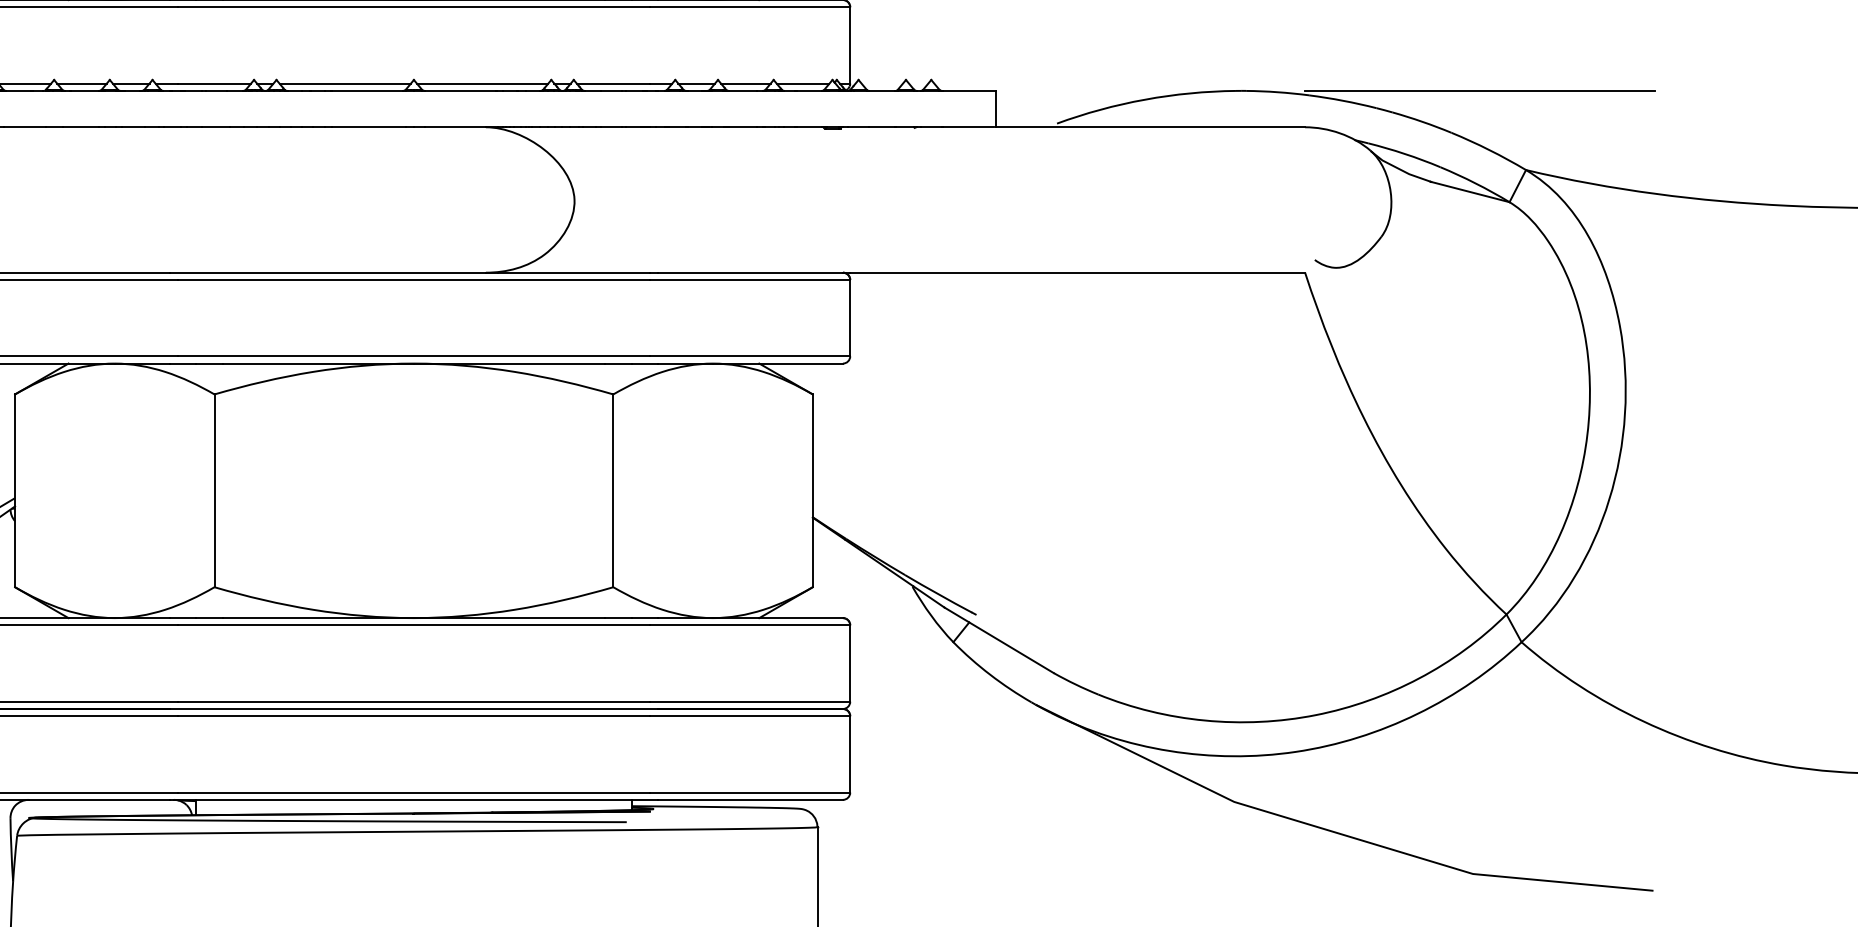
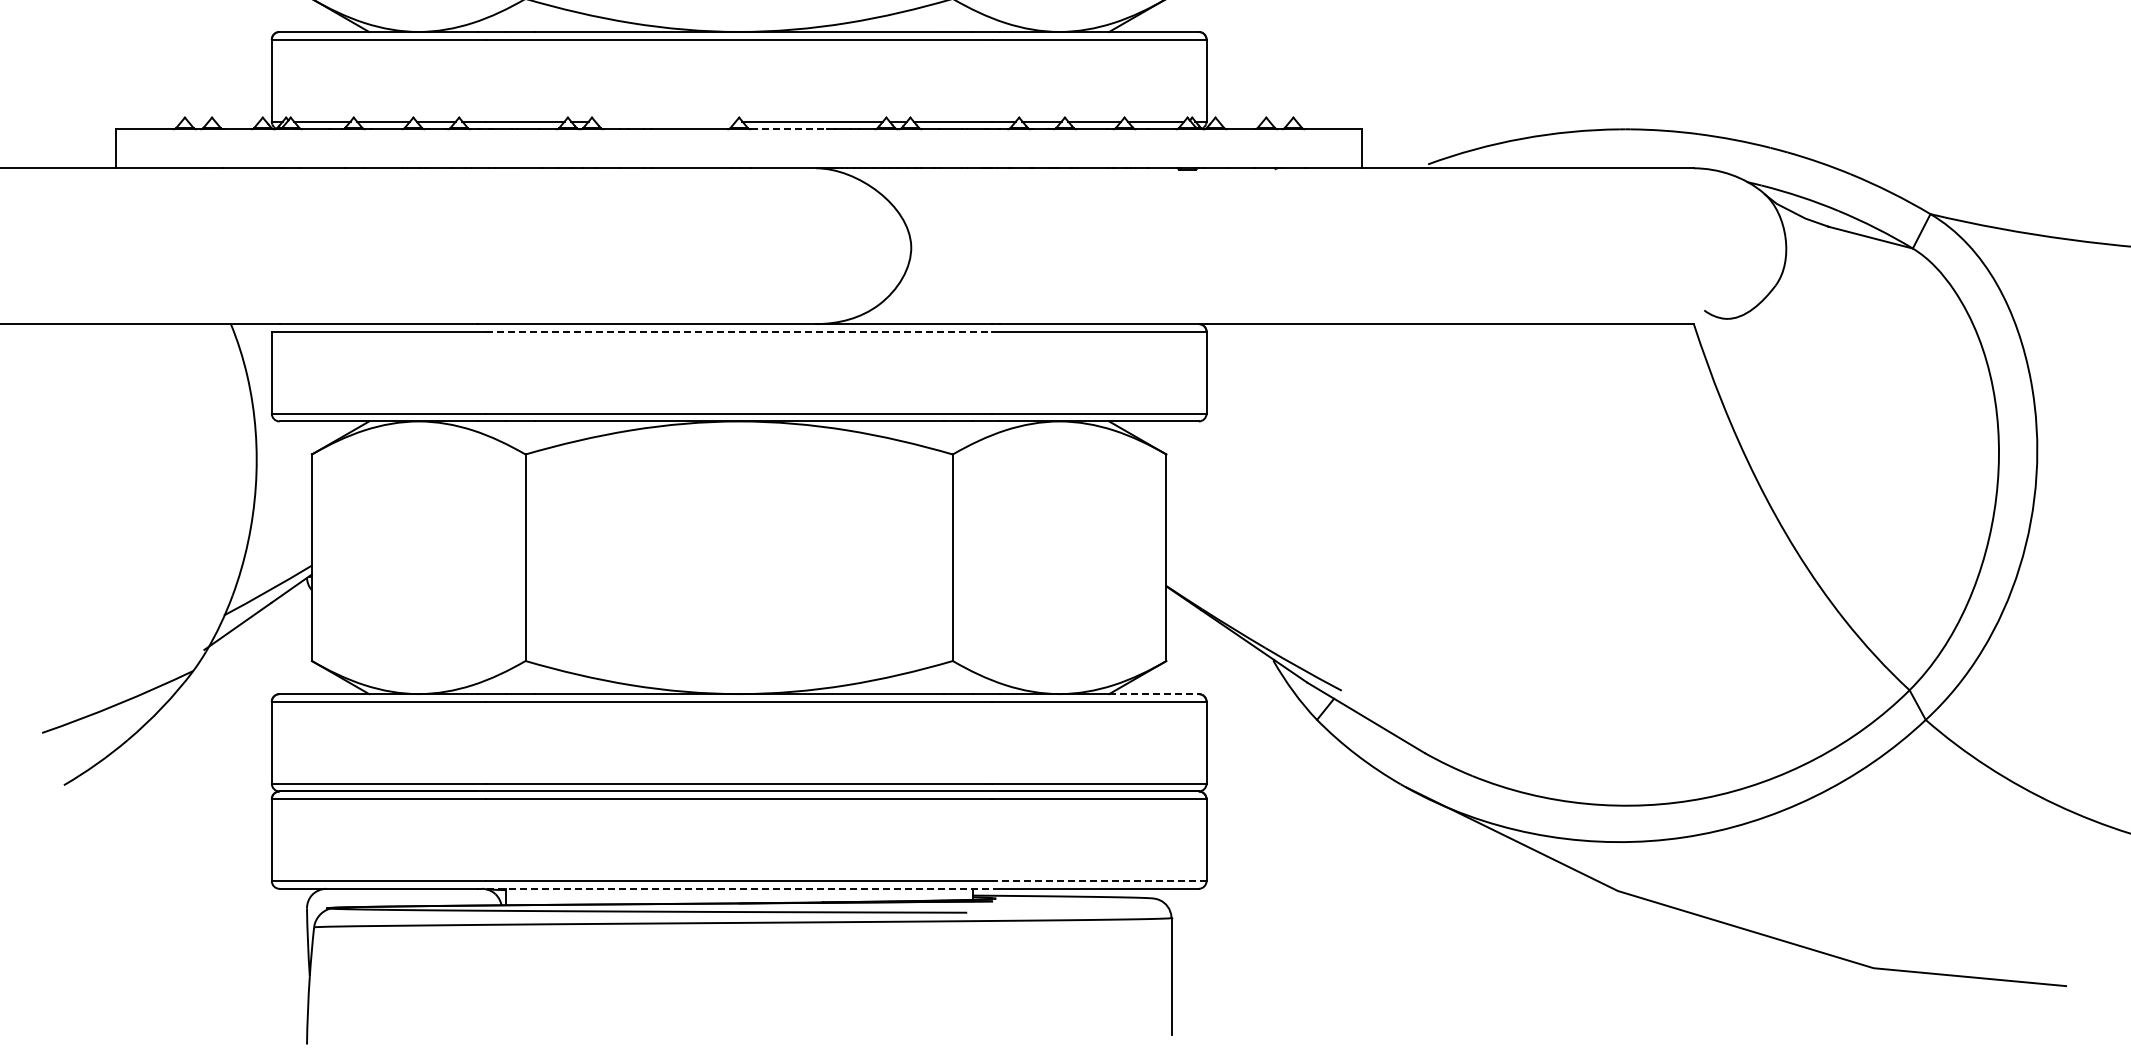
line: (345, 83) -> (665, 121), removed
line: (459, 91) -> (788, 129), solid -> dashed
line: (1479, 91) -> (1880, 129), removed
line: (414, 279) -> (739, 331), solid -> dashed
line: (800, 618) -> (1153, 694), solid -> dashed
line: (749, 793) -> (1098, 881), solid -> dashed
line: (415, 799) -> (740, 888), solid -> dashed

